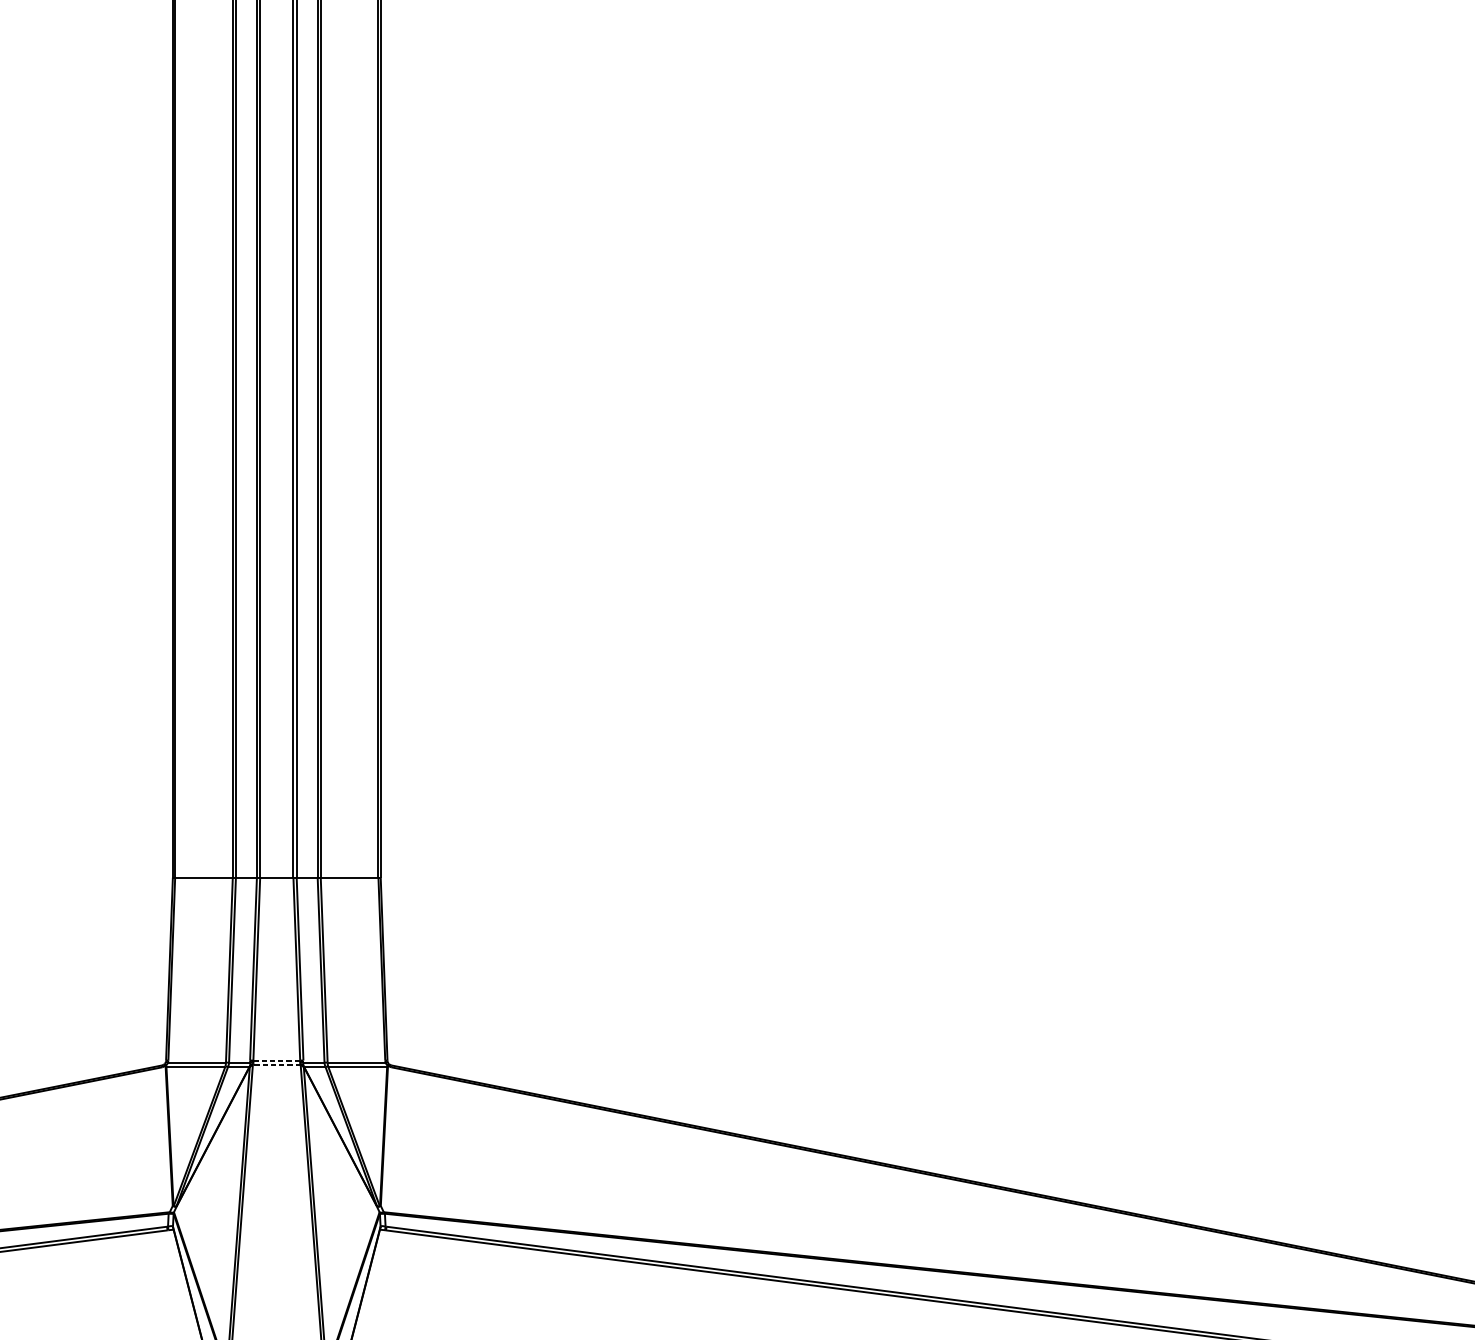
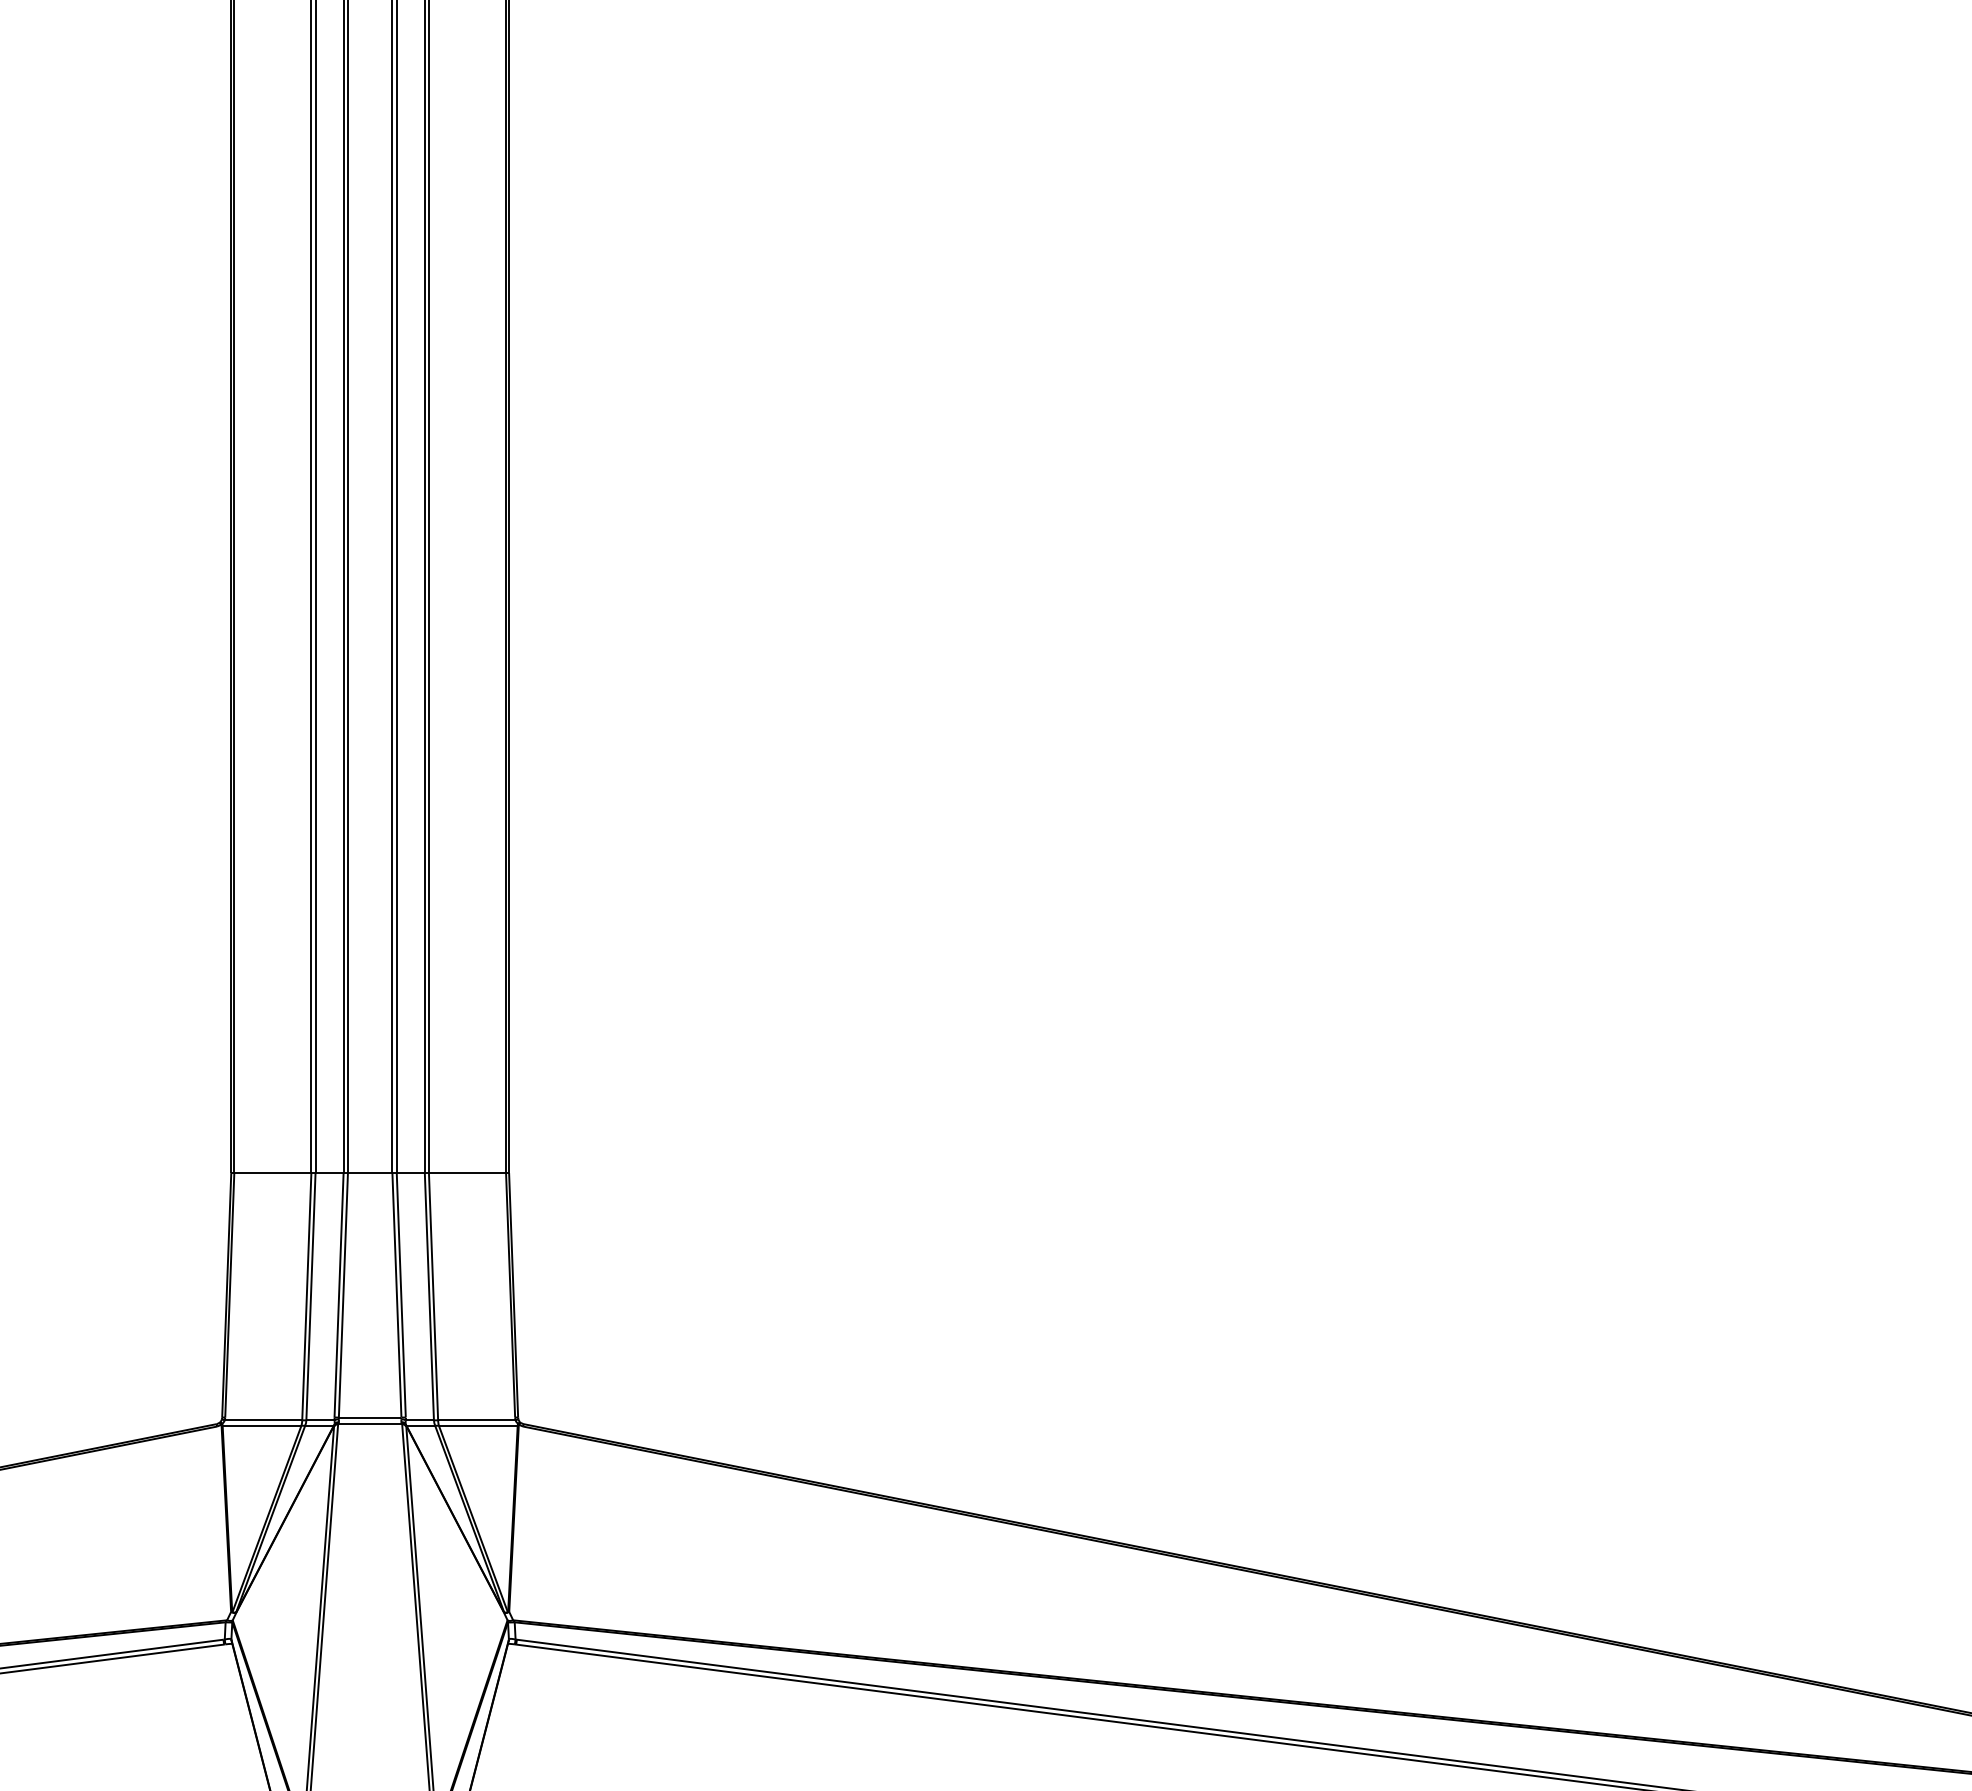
line: (277, 1060) -> (370, 1417), dashed -> solid
line: (276, 1065) -> (369, 1424), dashed -> solid

